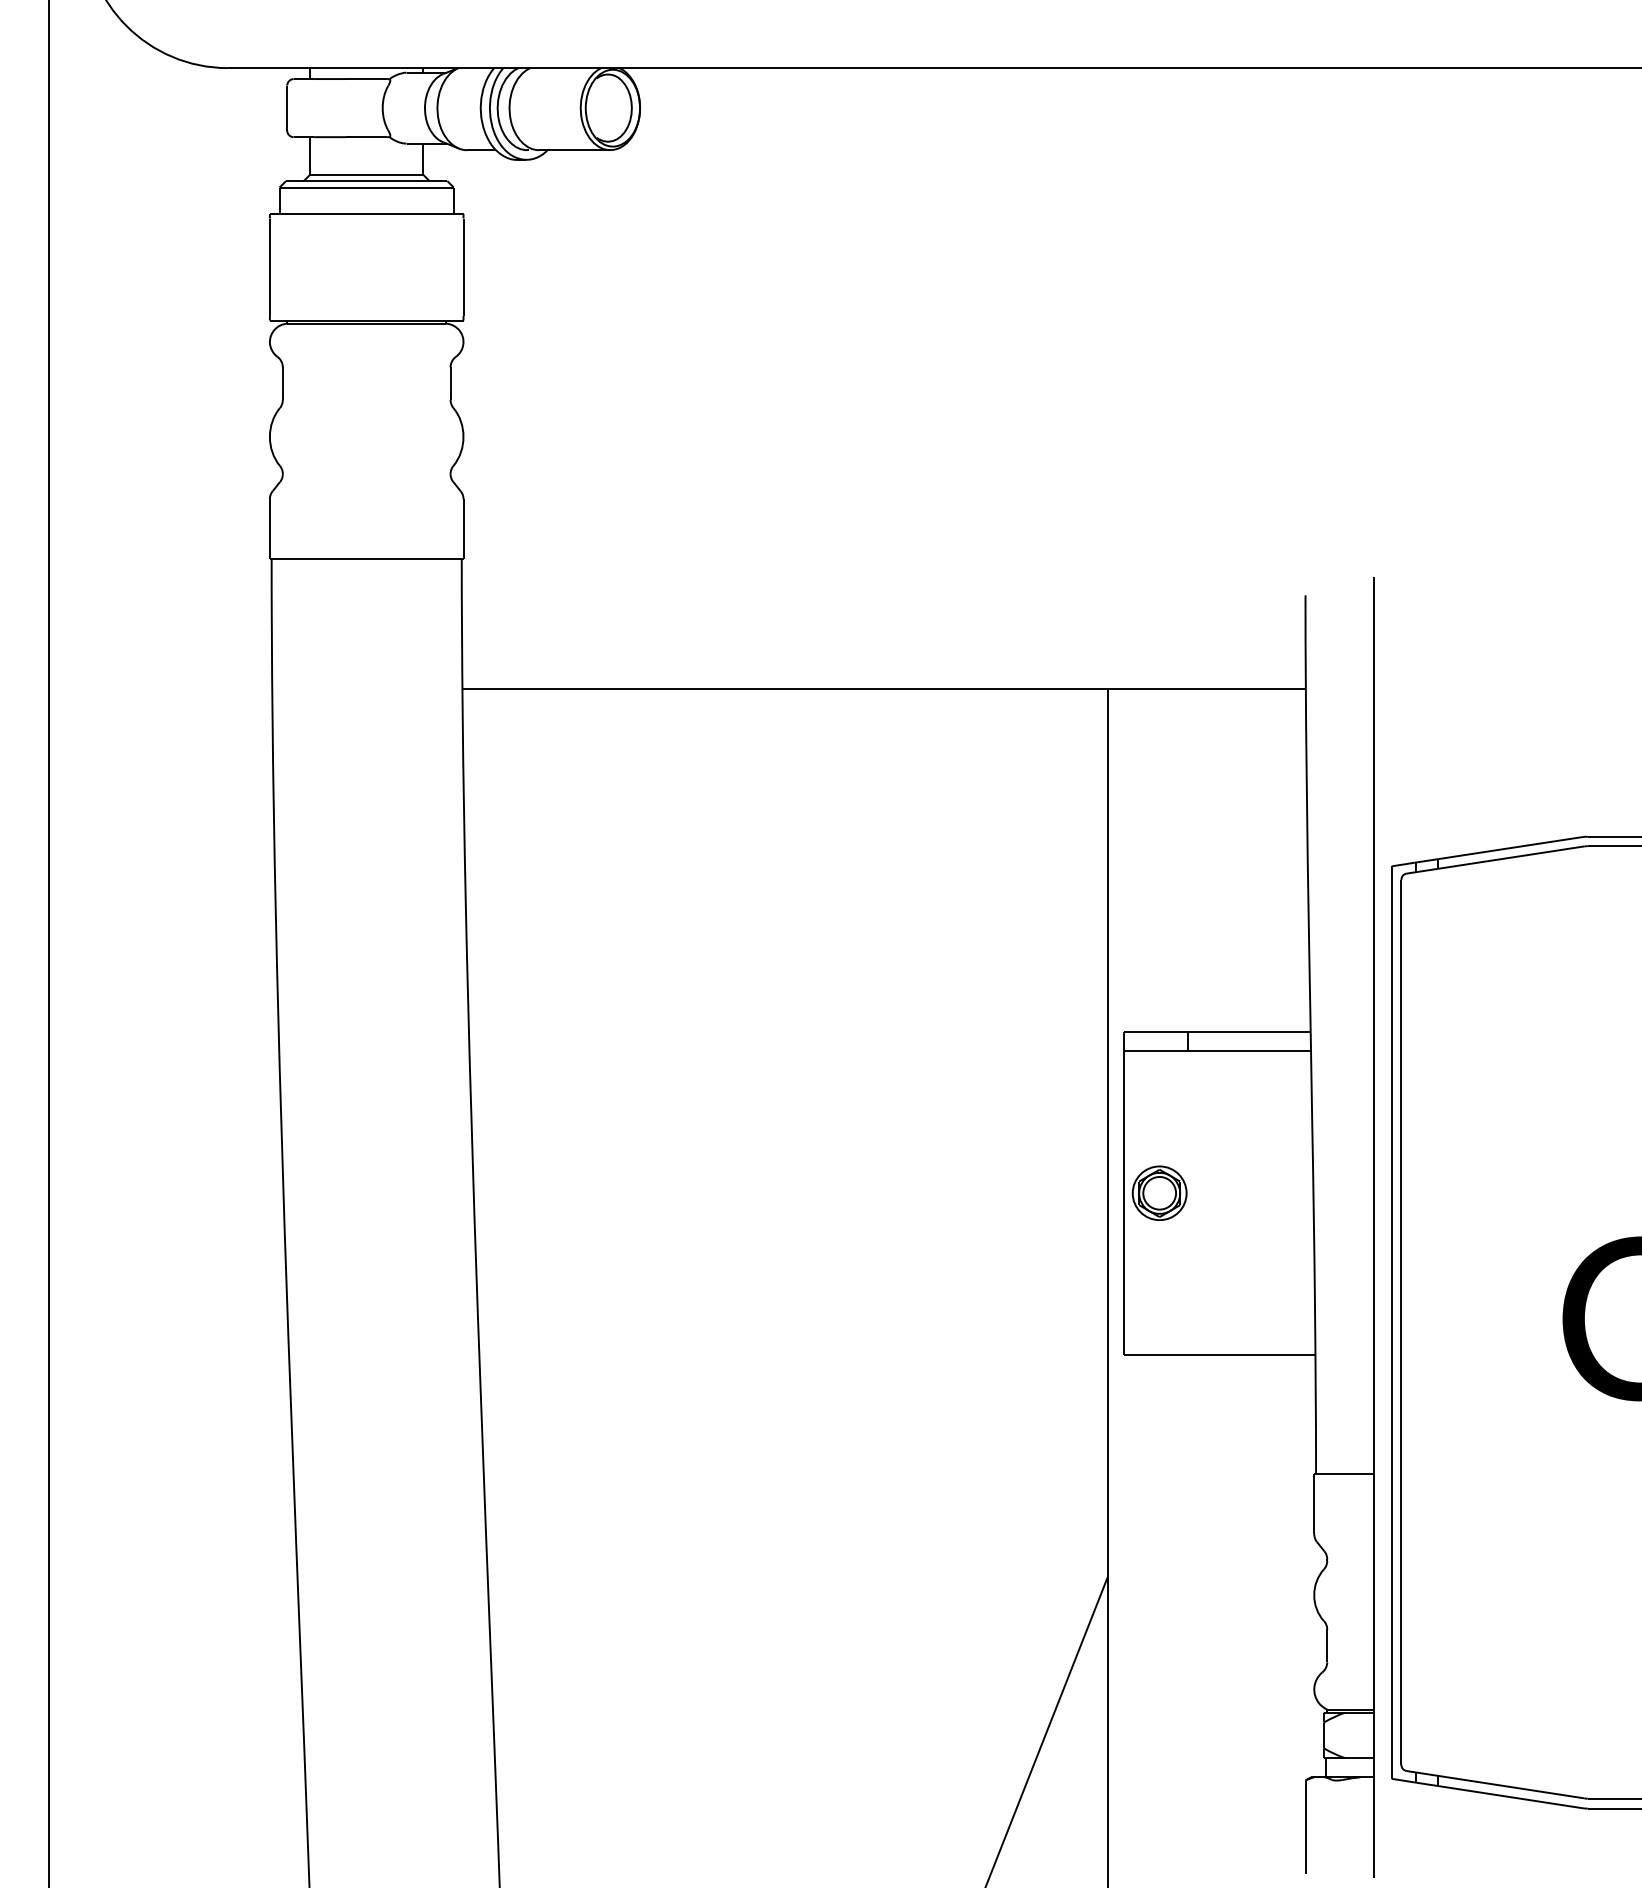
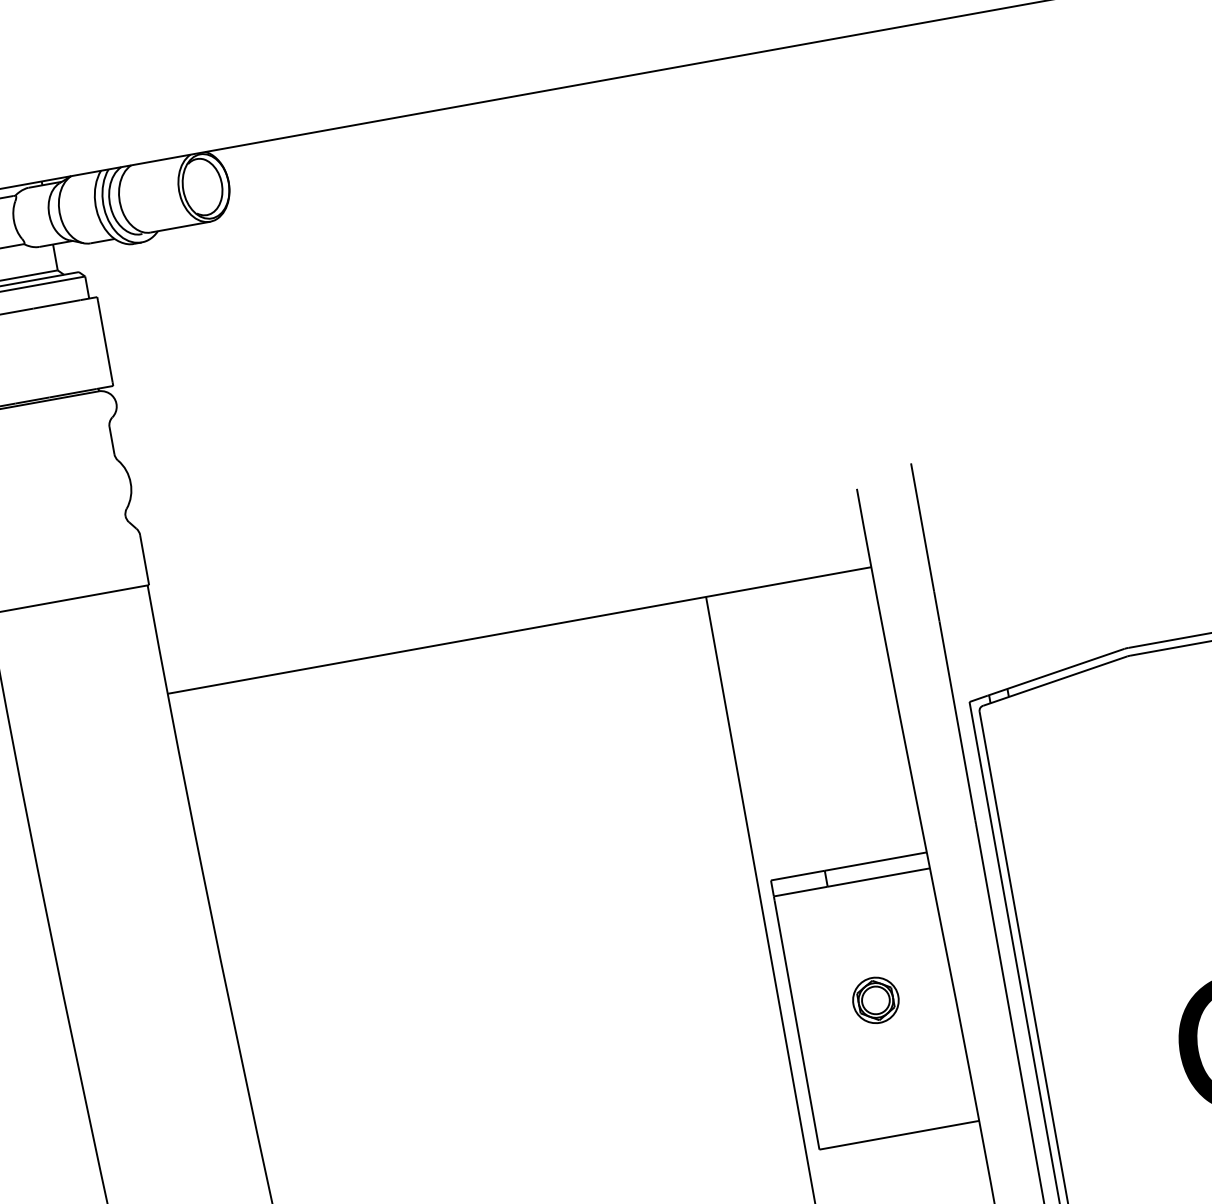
part: (1159, 1192) -> (875, 999), moved

